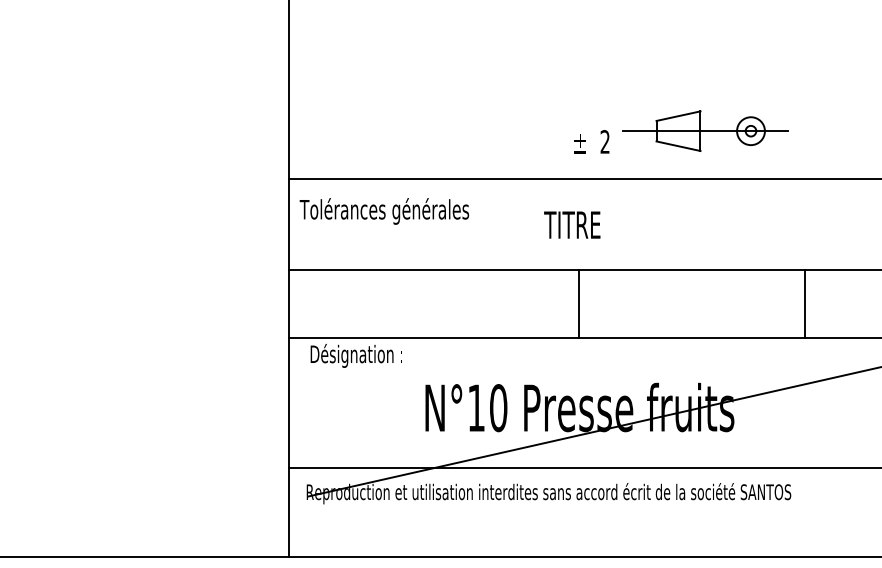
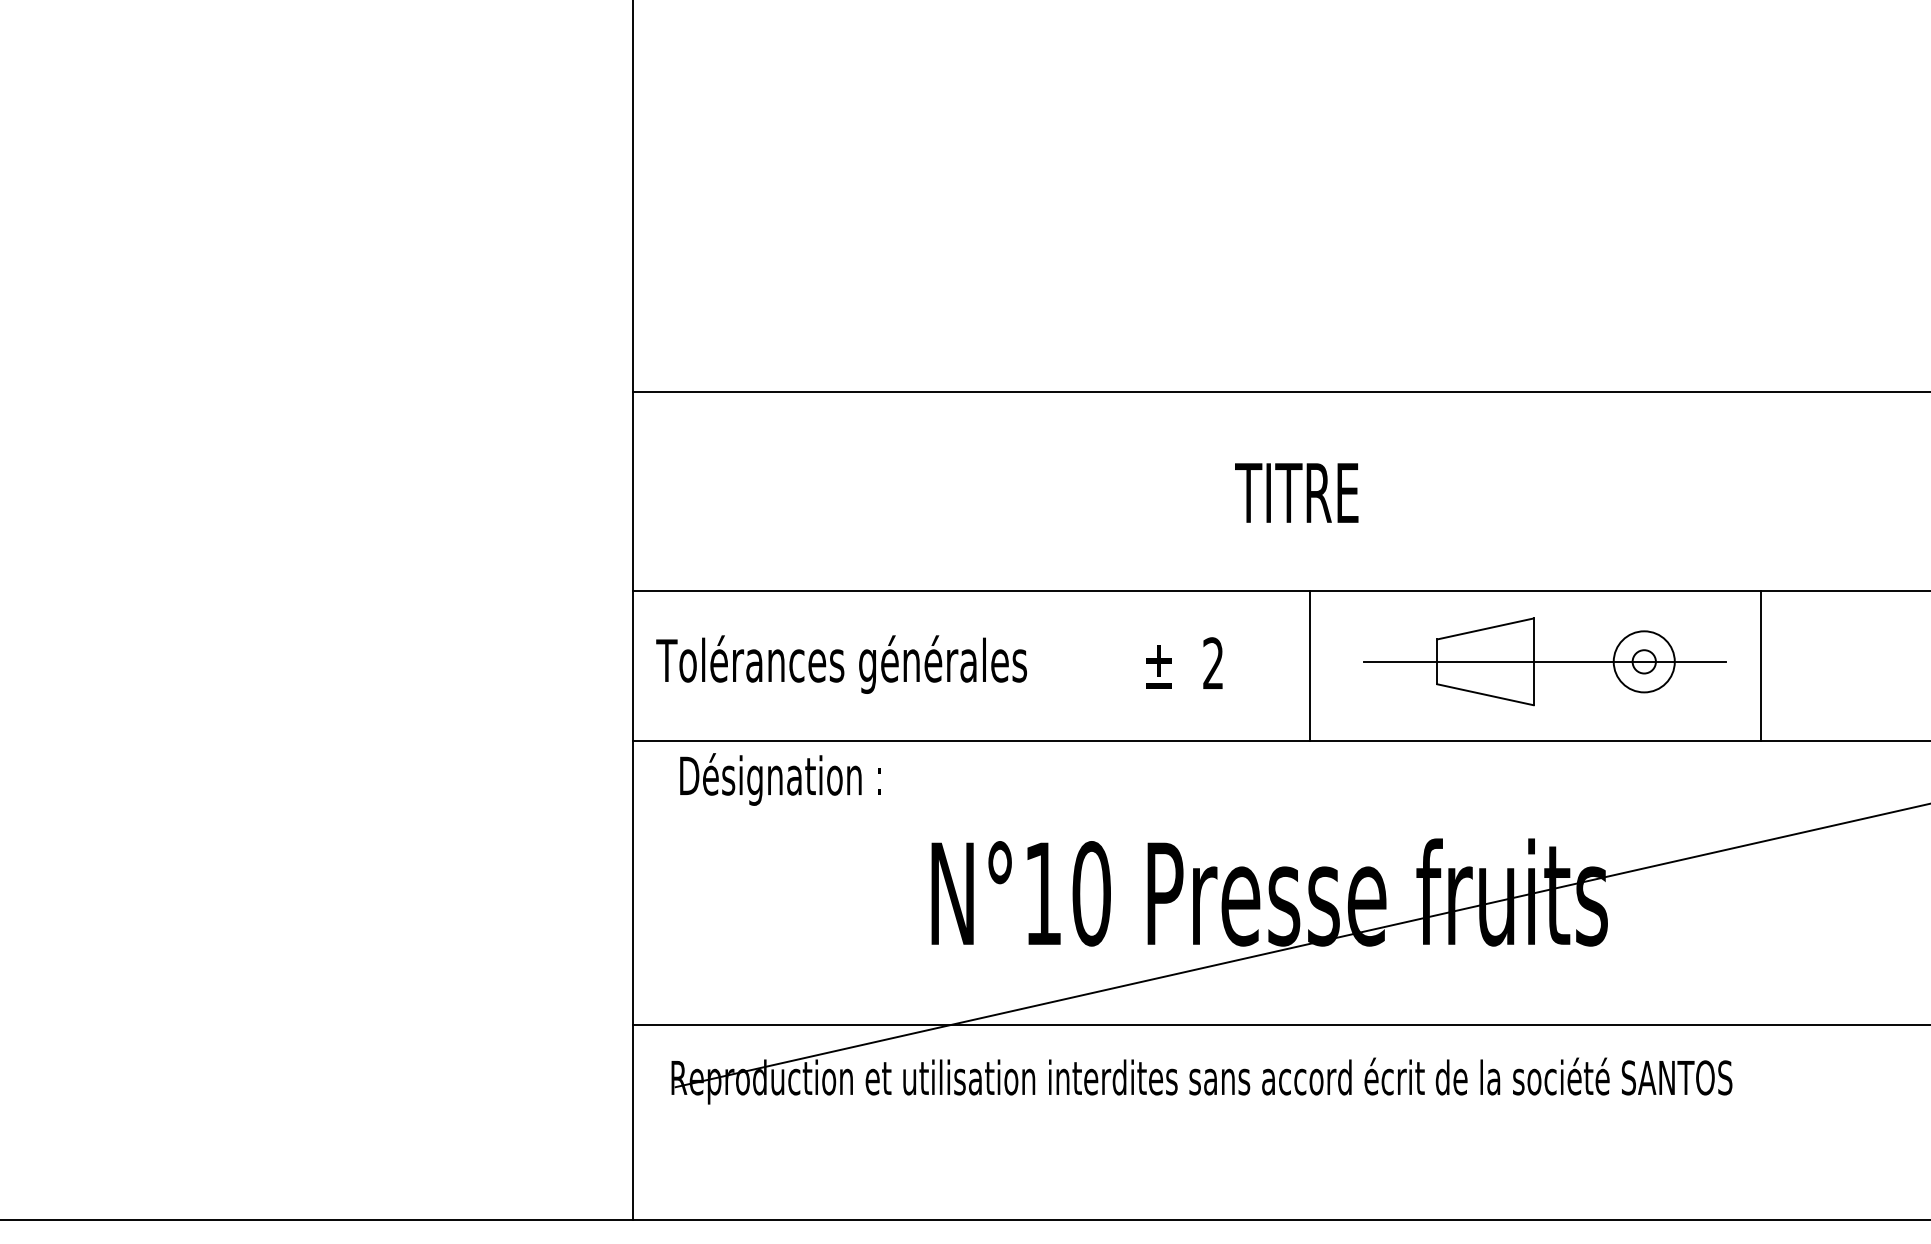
part: (705, 130) -> (1544, 660), moved
text: (591, 141) -> (1183, 662), moved
text: (384, 211) -> (841, 664), moved
text: (572, 224) -> (1297, 491), moved
line: (579, 303) -> (1310, 664), moved

